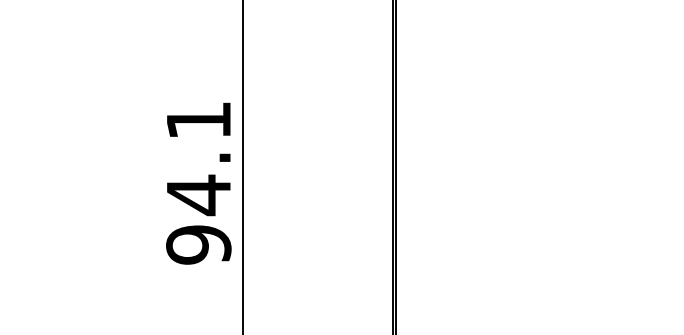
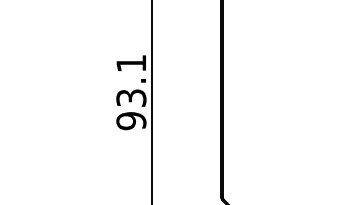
text: (198, 193) -> (131, 97), 94.1 -> 93.1

